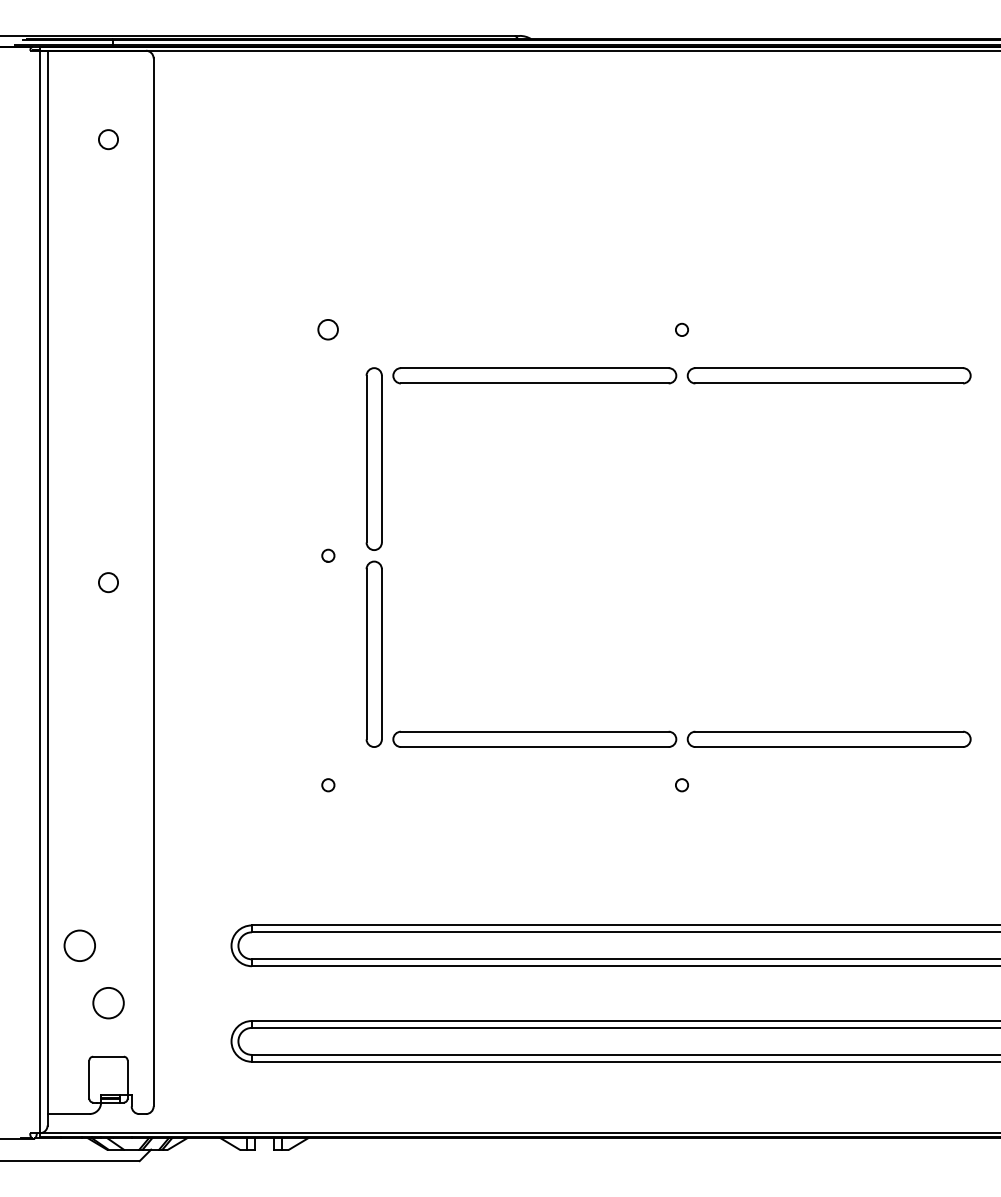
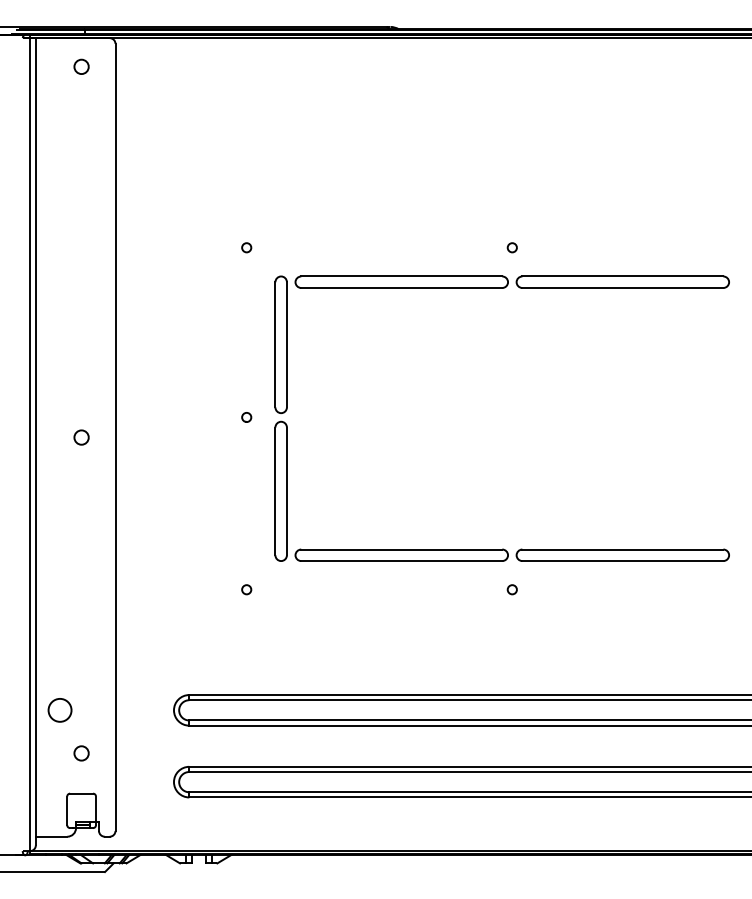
circle: (108, 139) -> (81, 66), moved
circle: (328, 329) -> (246, 247), size x0.62
circle: (108, 1003) -> (81, 753), size x0.62

